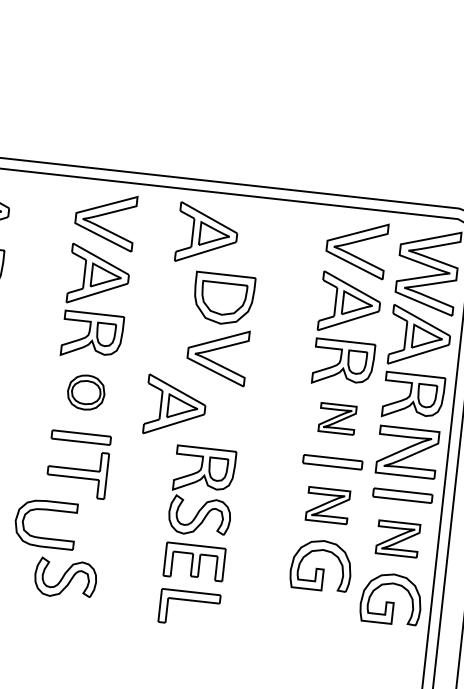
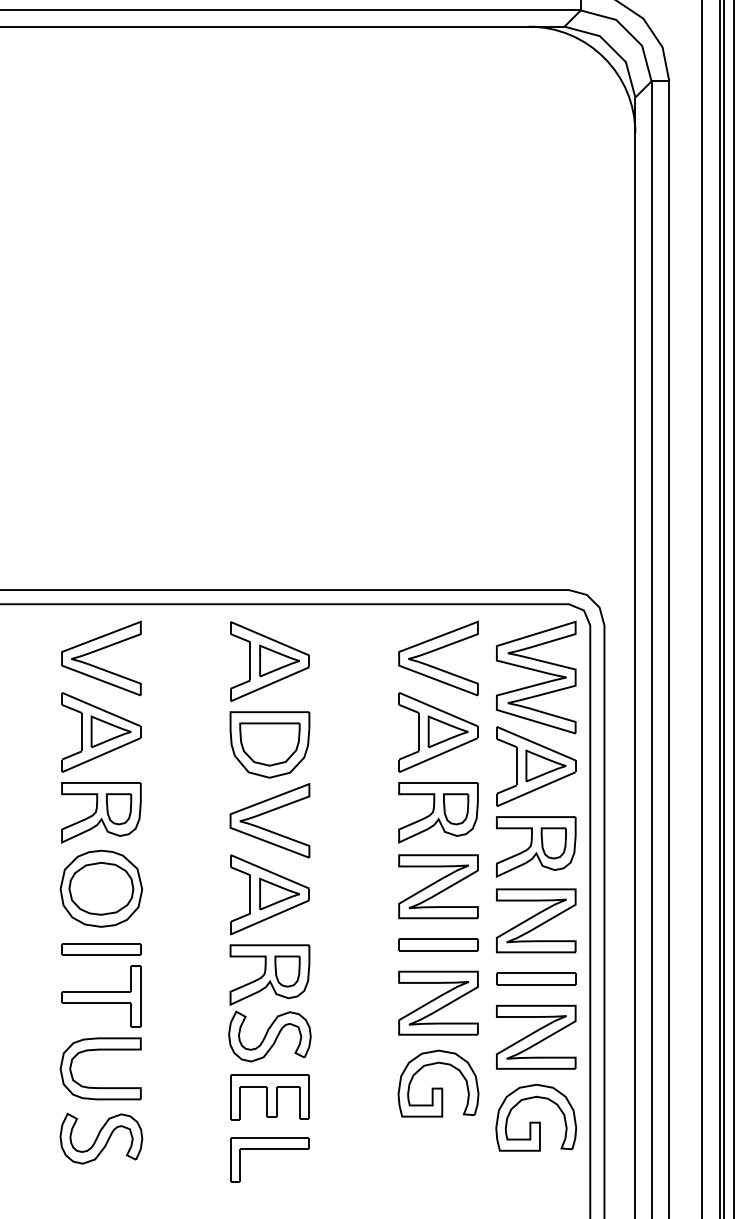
part: (207, 234) -> (269, 661), moved
part: (86, 392) -> (101, 888), size x1.67
part: (175, 406) -> (269, 894), moved
part: (337, 418) -> (438, 886), size x1.67
part: (328, 505) -> (438, 1002), size x1.43
part: (46, 510) -> (100, 1050), moved
part: (398, 538) -> (536, 1036), size x1.43

